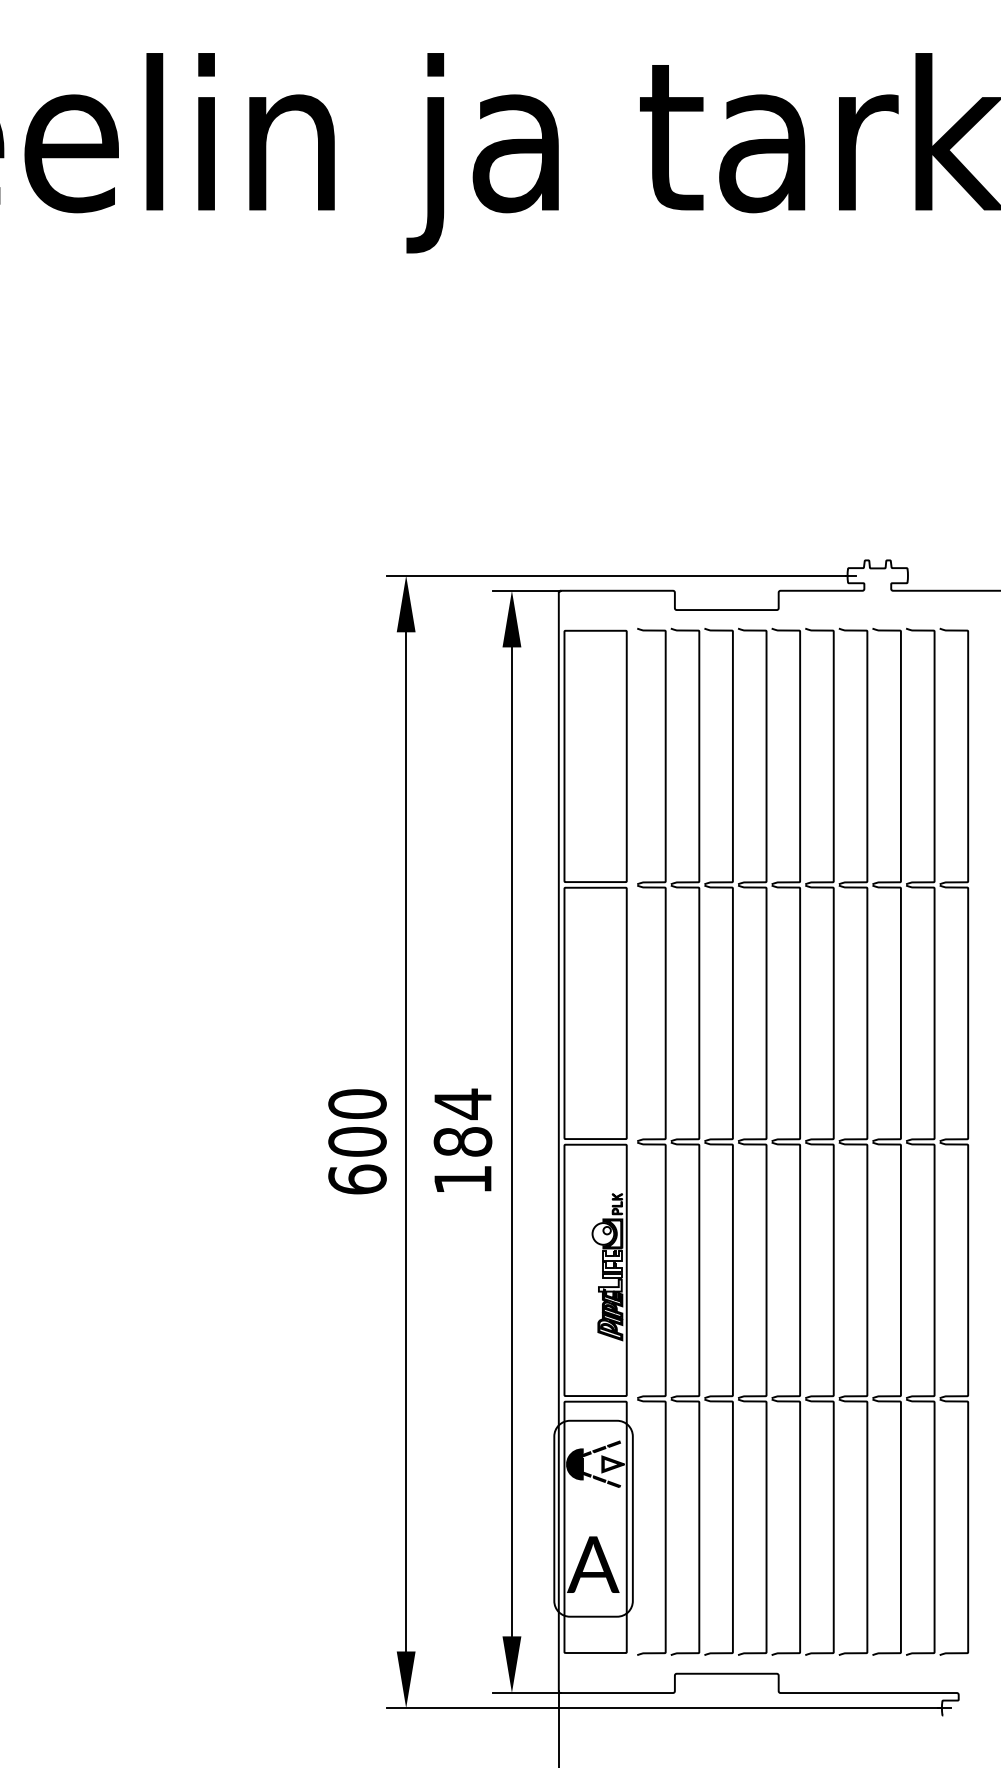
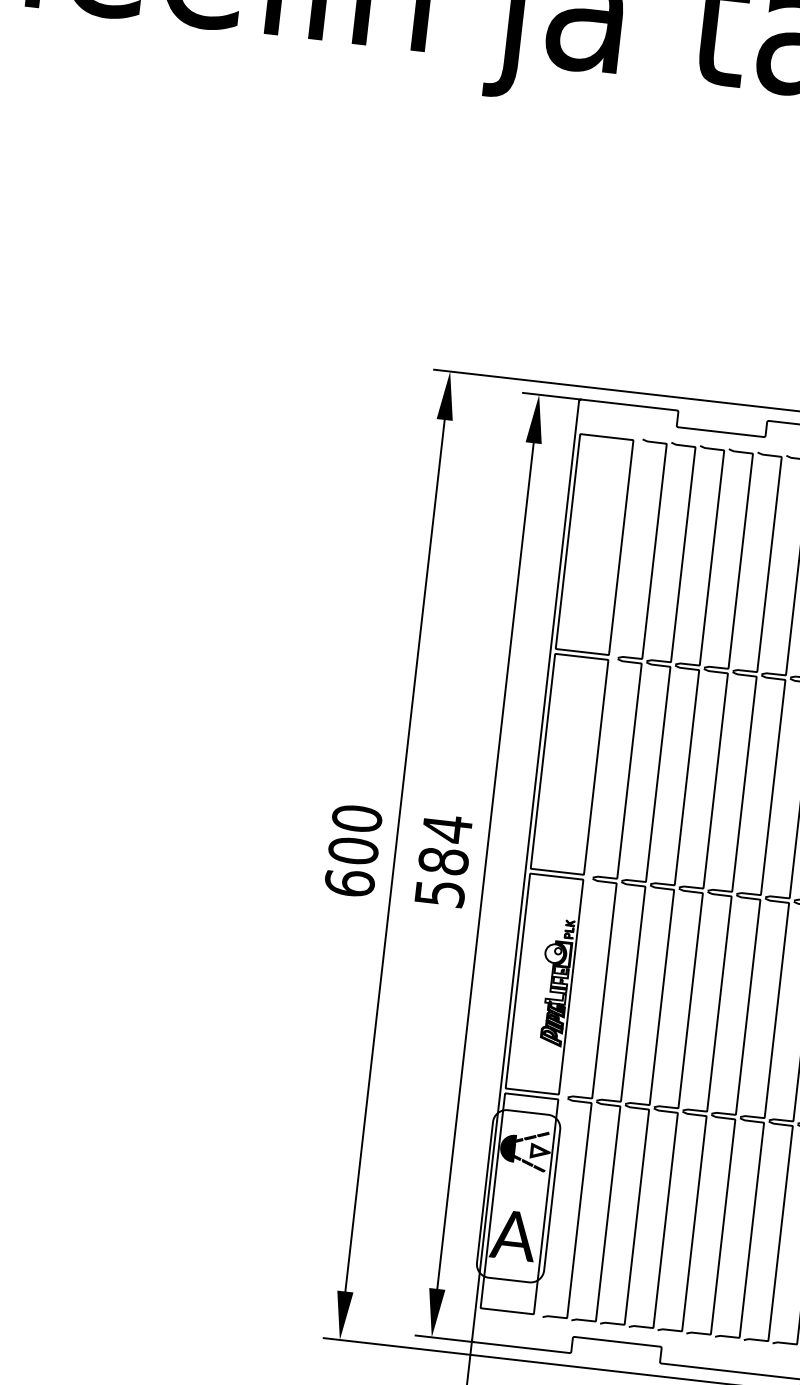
text: (463, 1179) -> (440, 893), 184 -> 584

